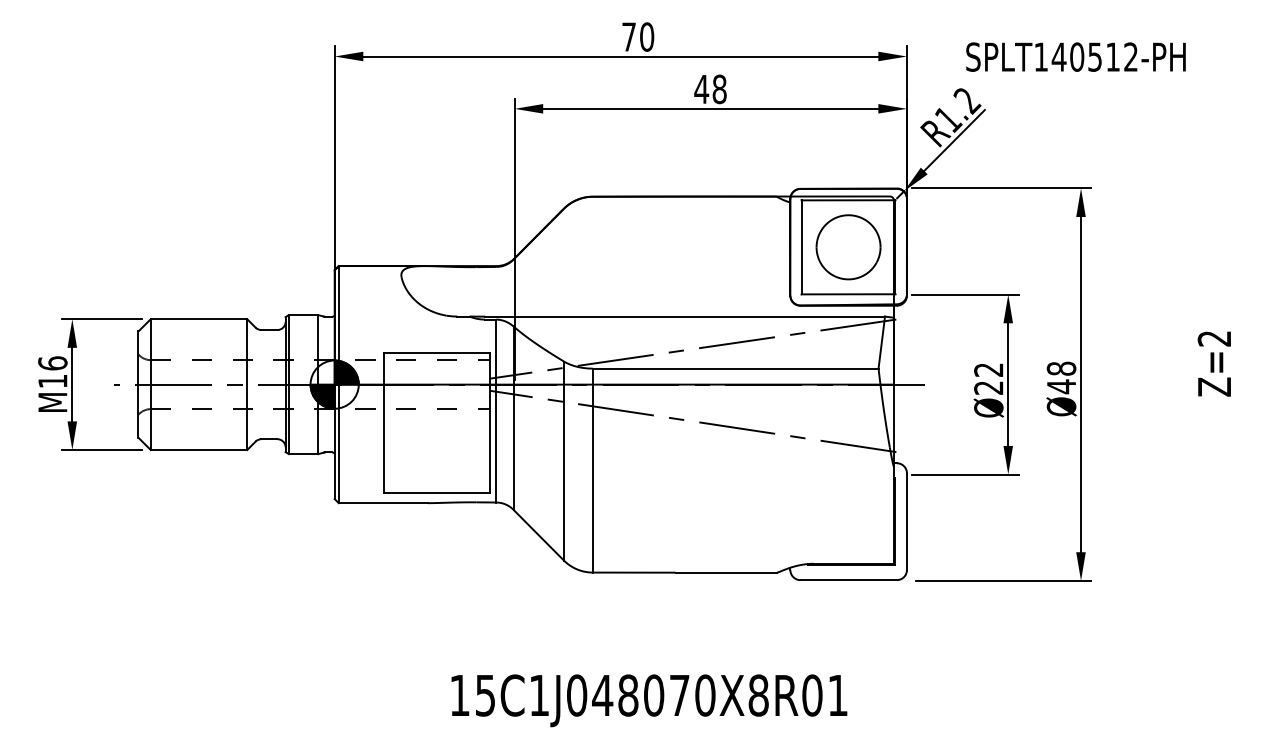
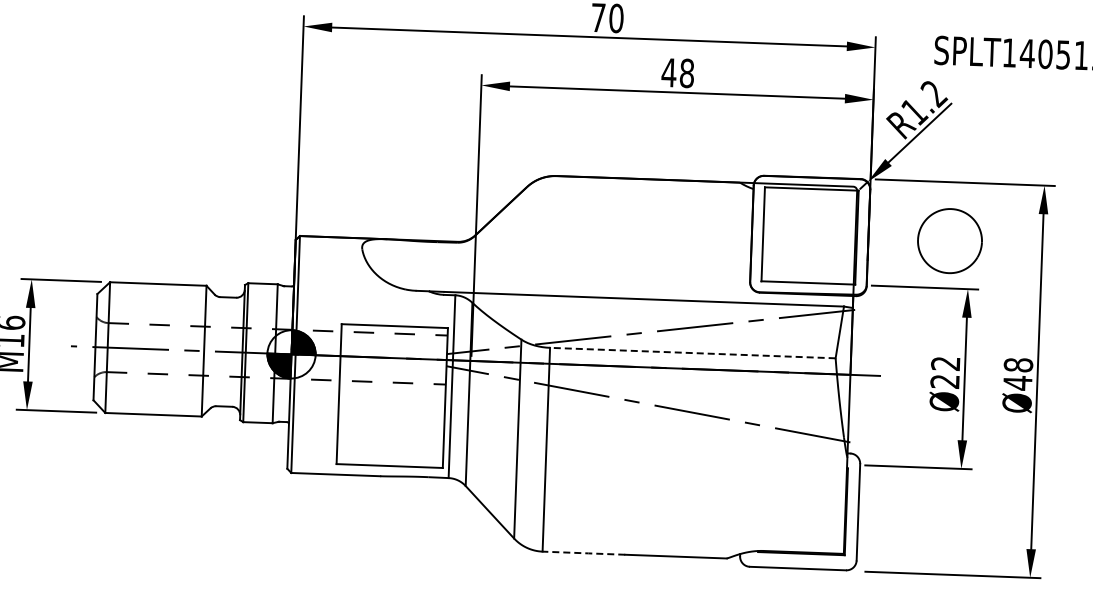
part: (848, 247) -> (949, 241), moved
line: (735, 368) -> (692, 352), solid -> dashed
line: (634, 572) -> (584, 553), solid -> dashed

